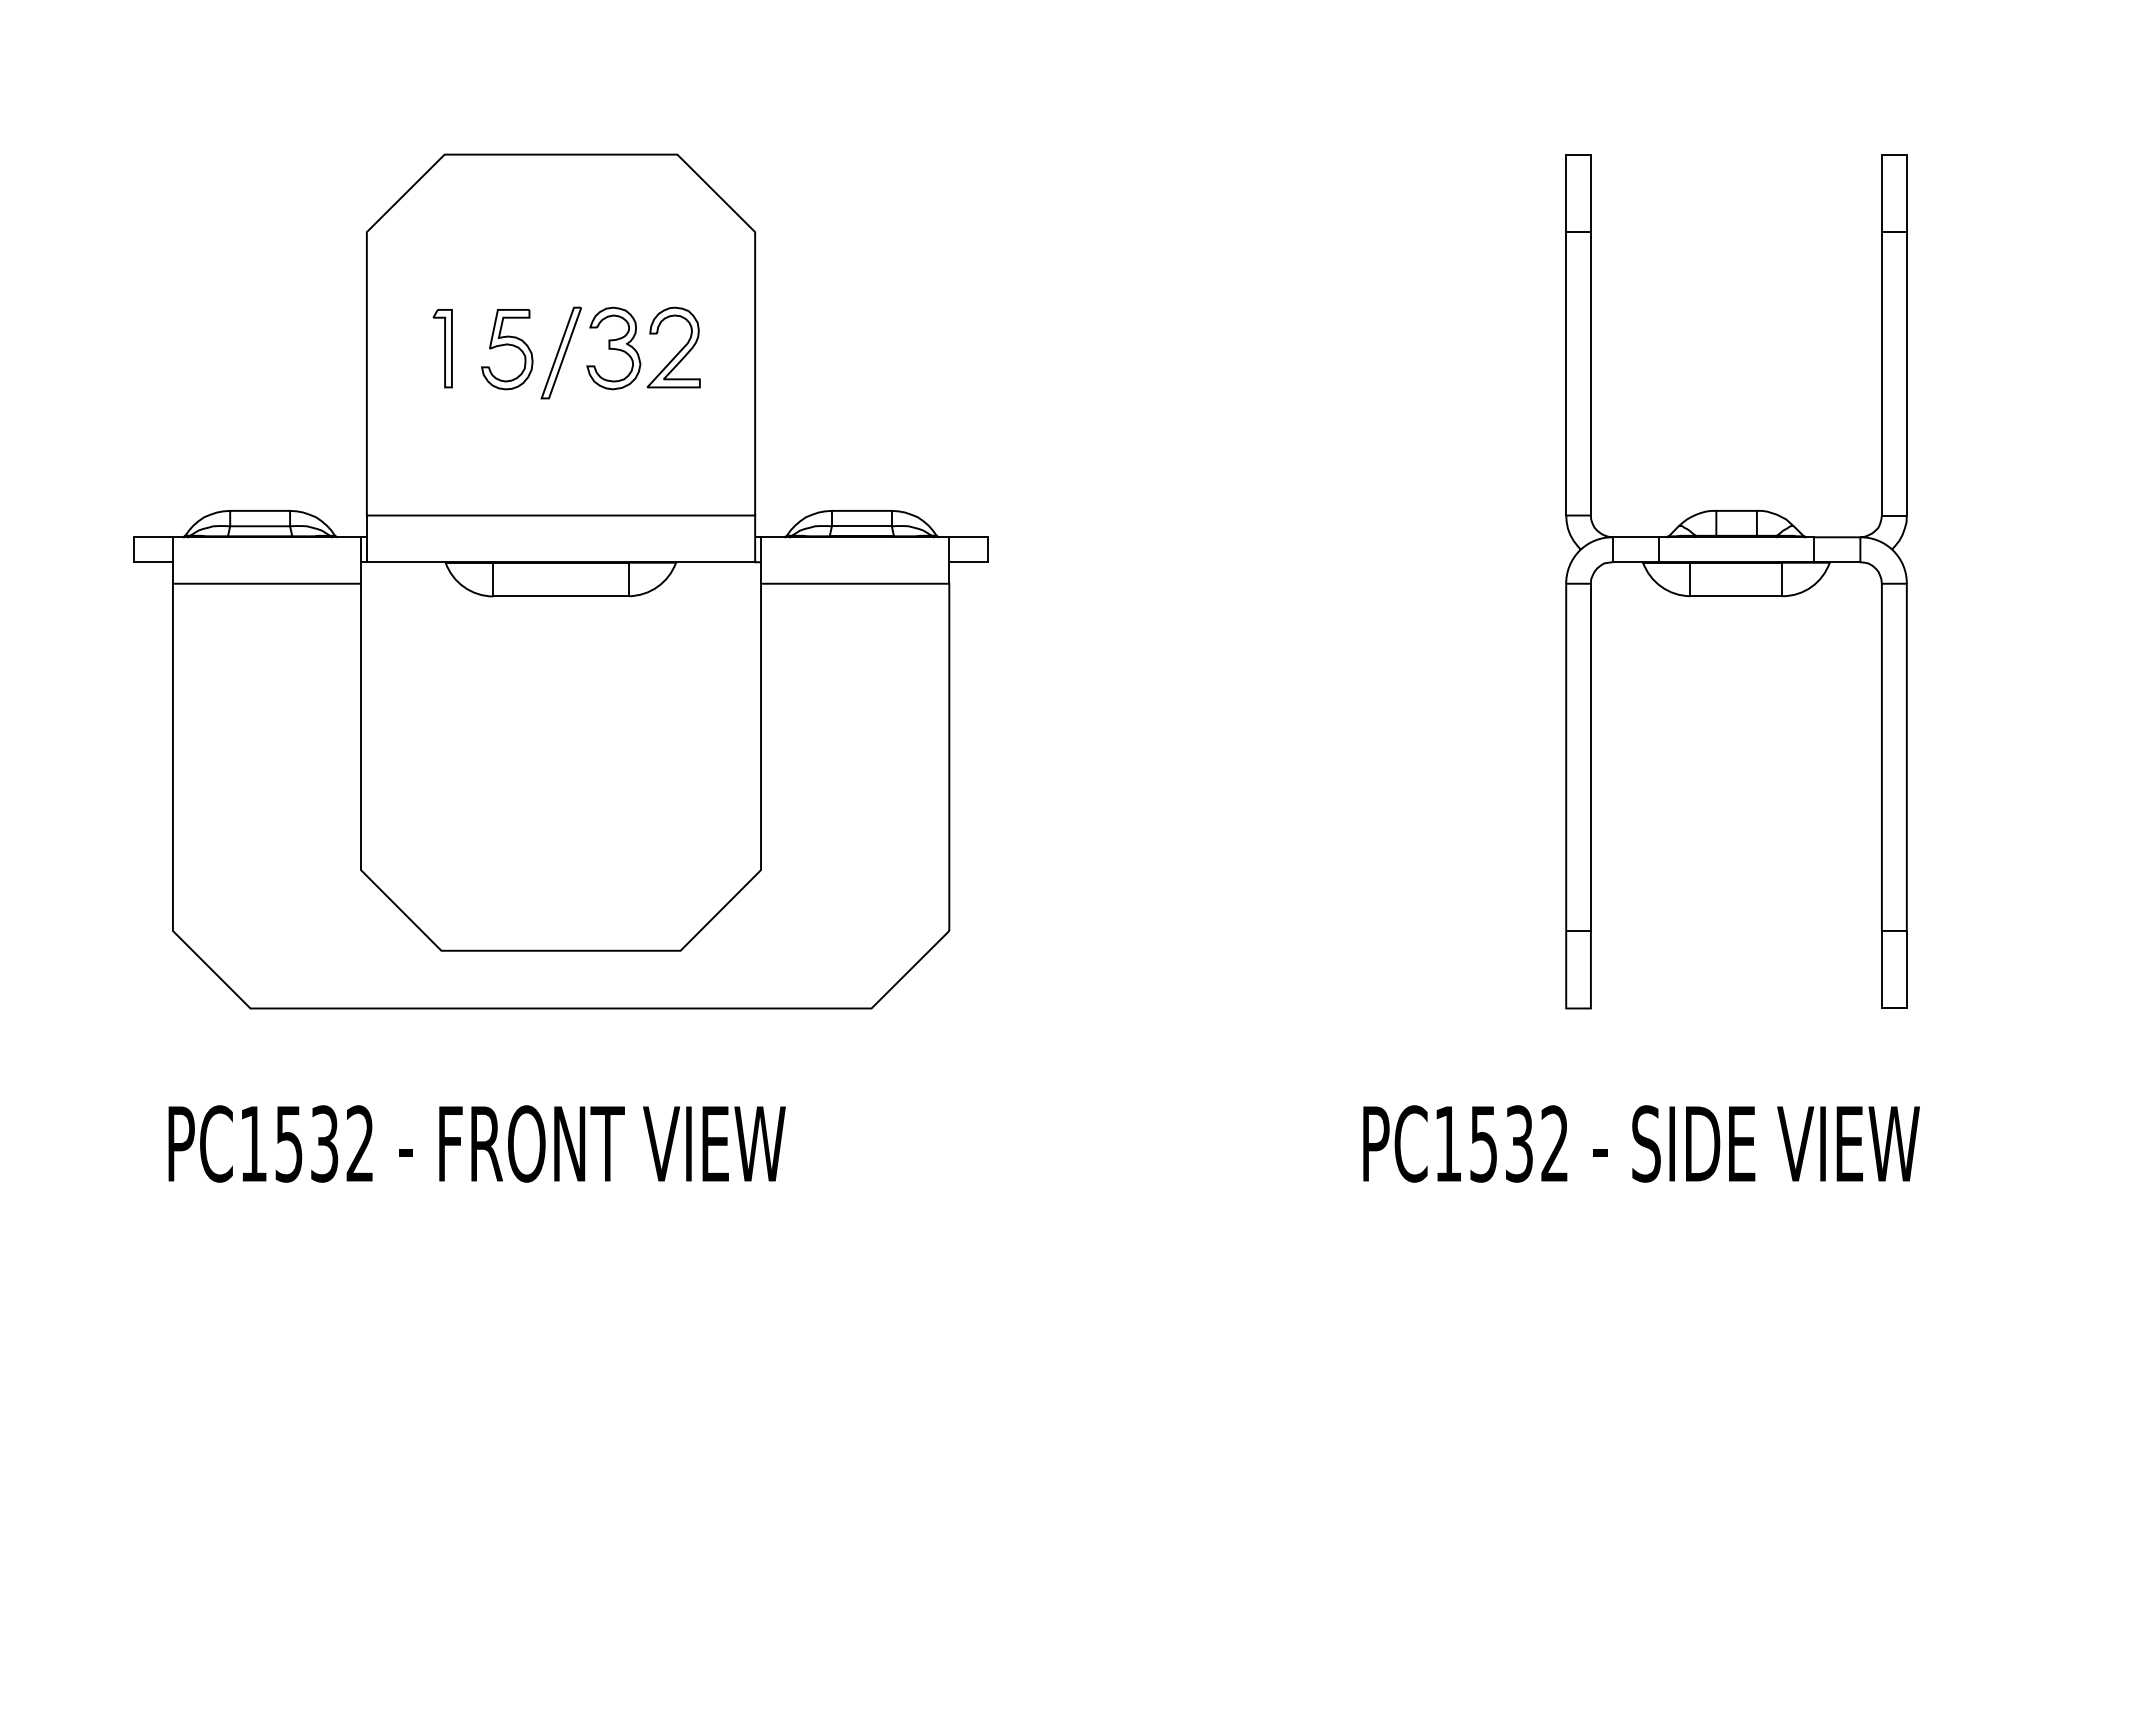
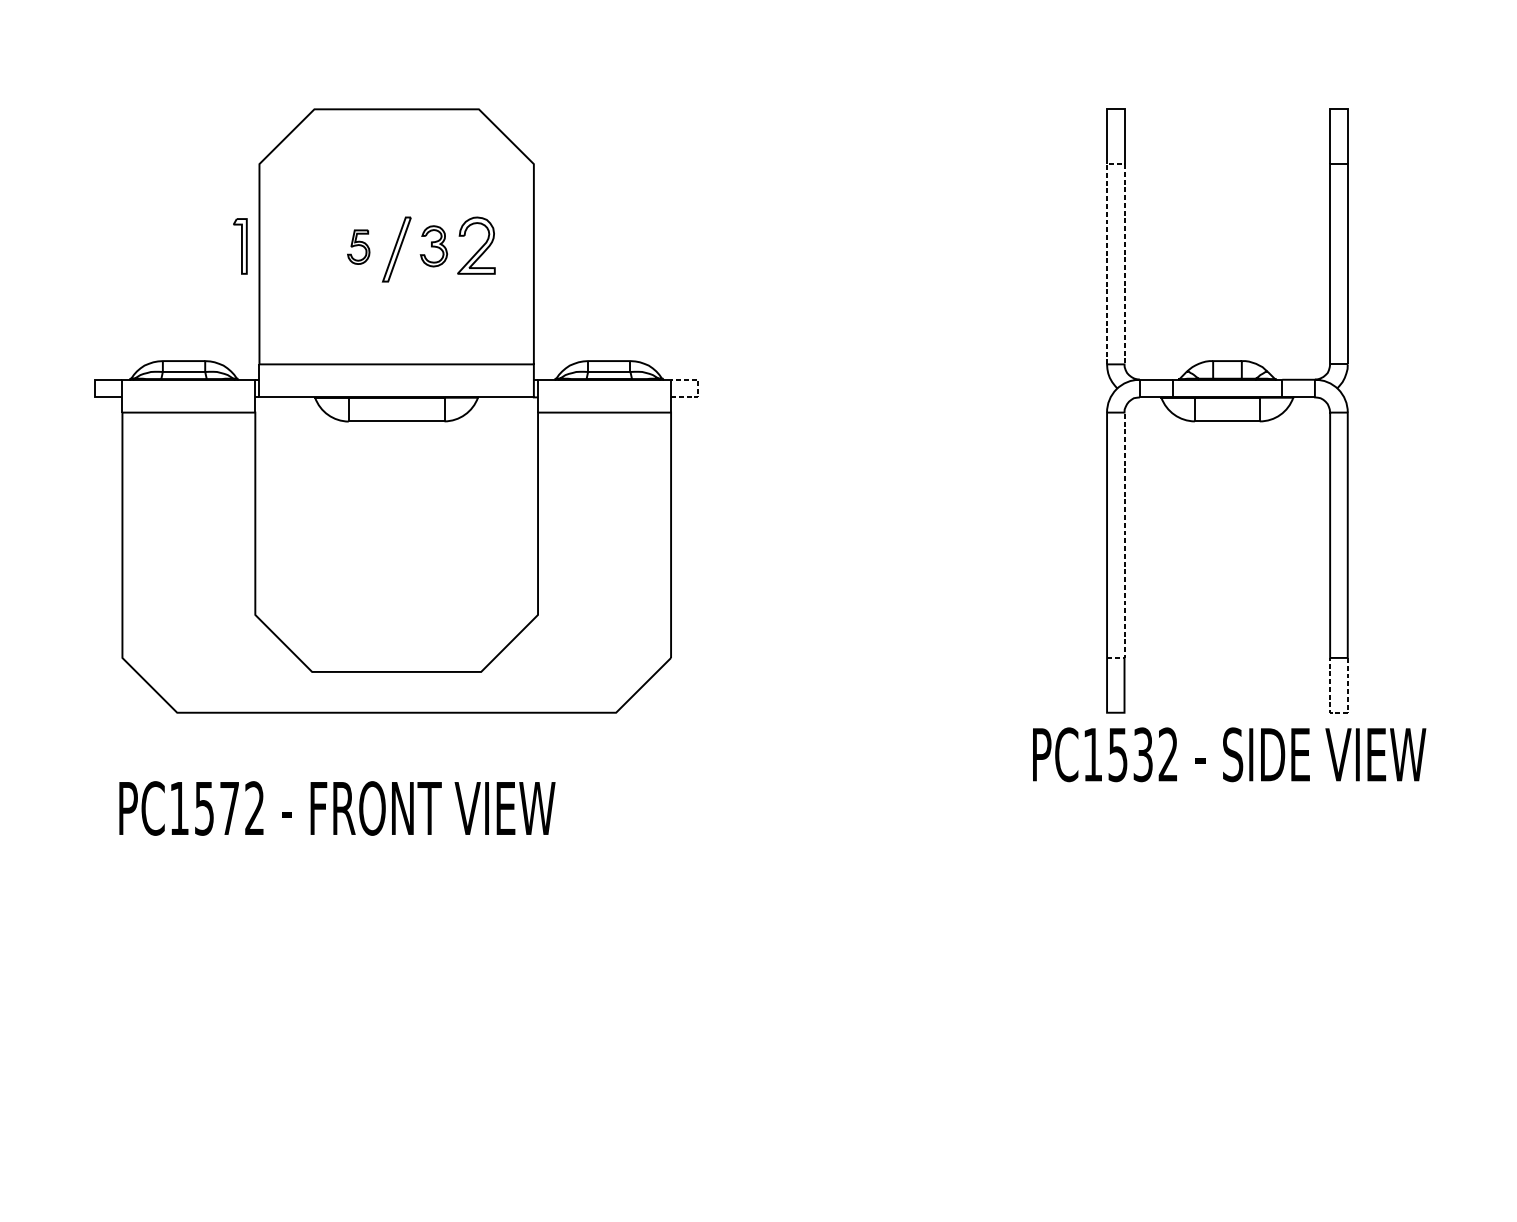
line: (1579, 232) -> (1116, 164), solid -> dashed
part: (442, 348) -> (240, 246), moved
part: (613, 348) -> (433, 246), size x0.7
part: (507, 349) -> (358, 247), size x0.6
line: (987, 549) -> (698, 388), solid -> dashed
line: (1590, 770) -> (1124, 544), solid -> dashed
line: (1893, 1008) -> (1338, 712), solid -> dashed
text: (324, 1143) -> (229, 808), PC1532 -> PC1572
text: (1641, 1143) -> (1229, 754), moved

